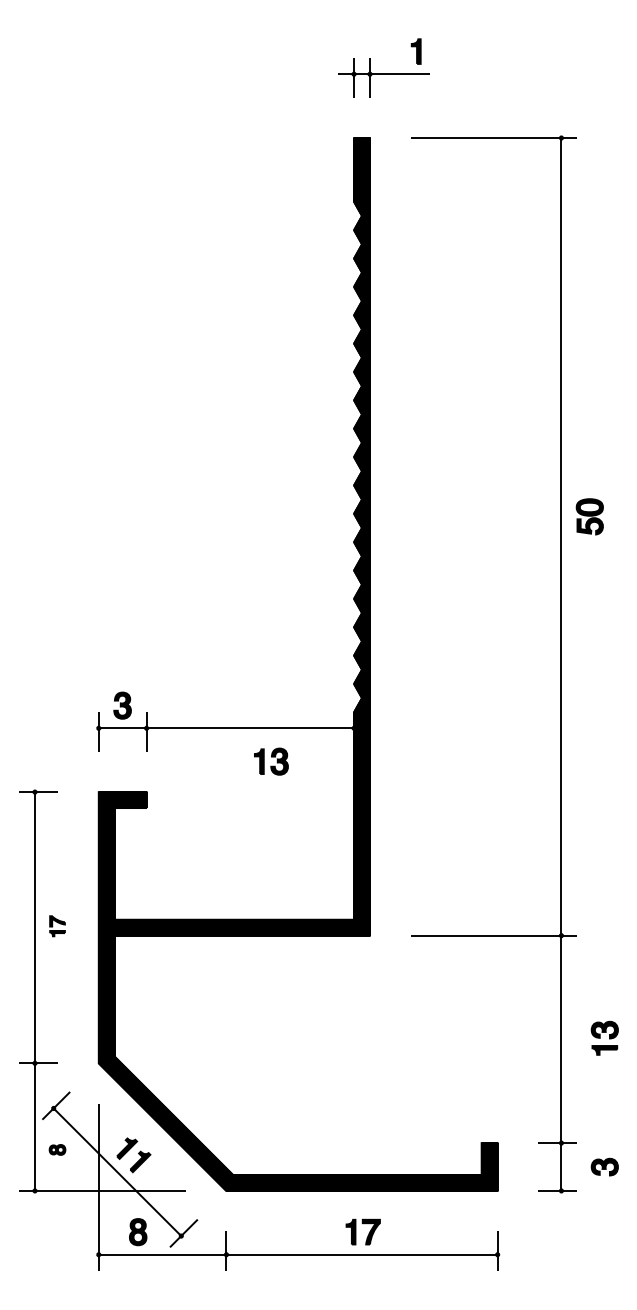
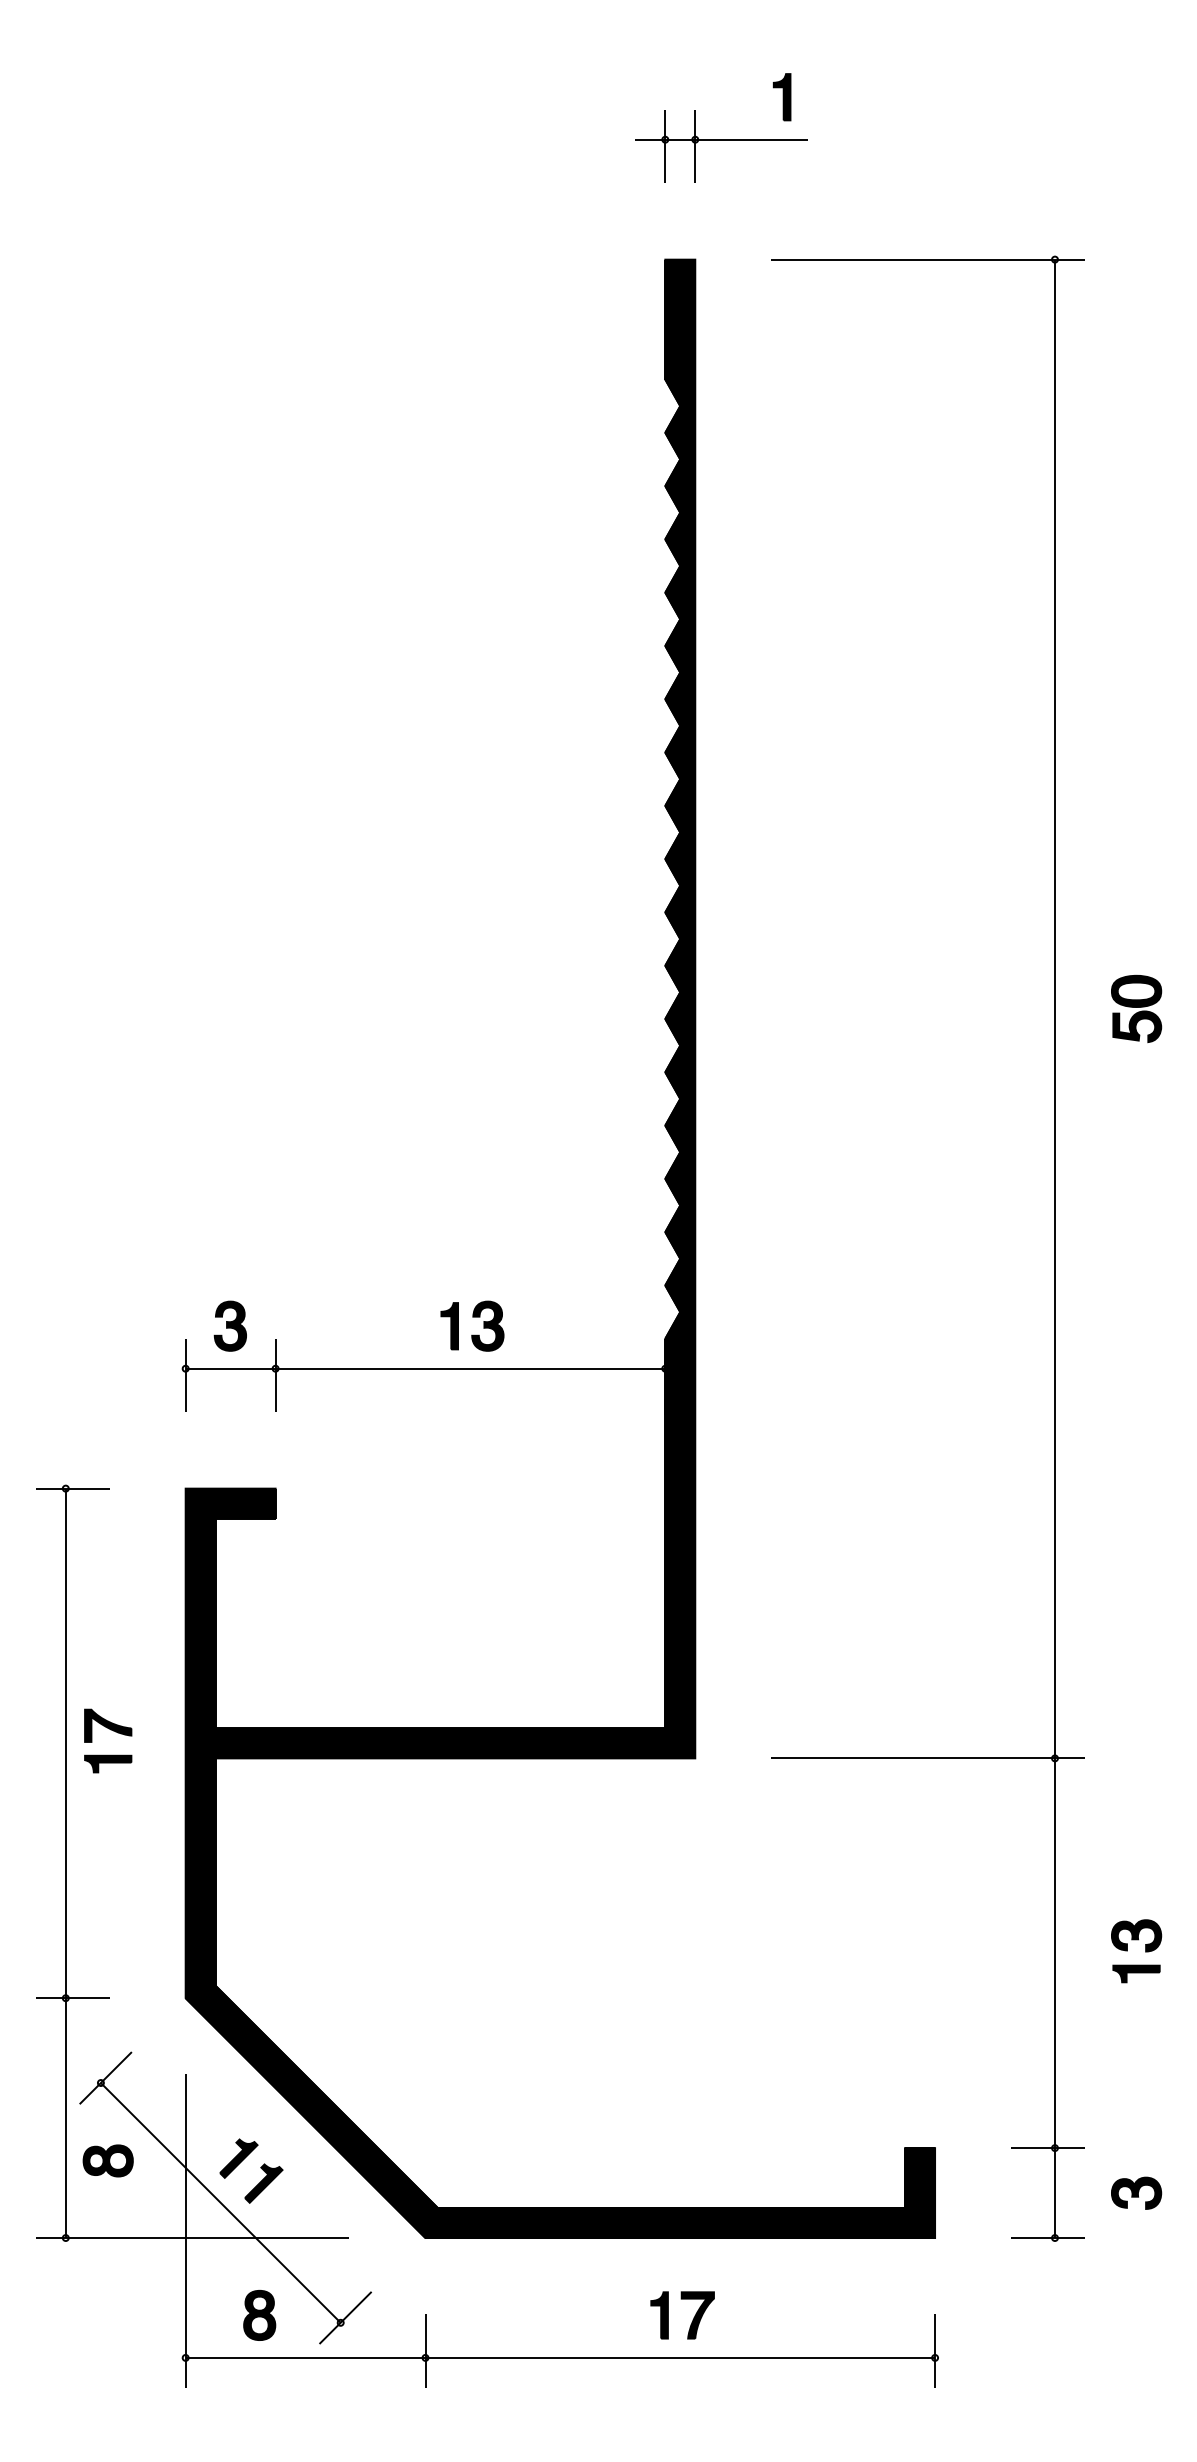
part: (589, 516) -> (1135, 1008), moved
part: (271, 761) -> (472, 1325), moved
part: (57, 925) -> (108, 1739), size x1.67
part: (57, 1149) -> (108, 2160), size x1.67

